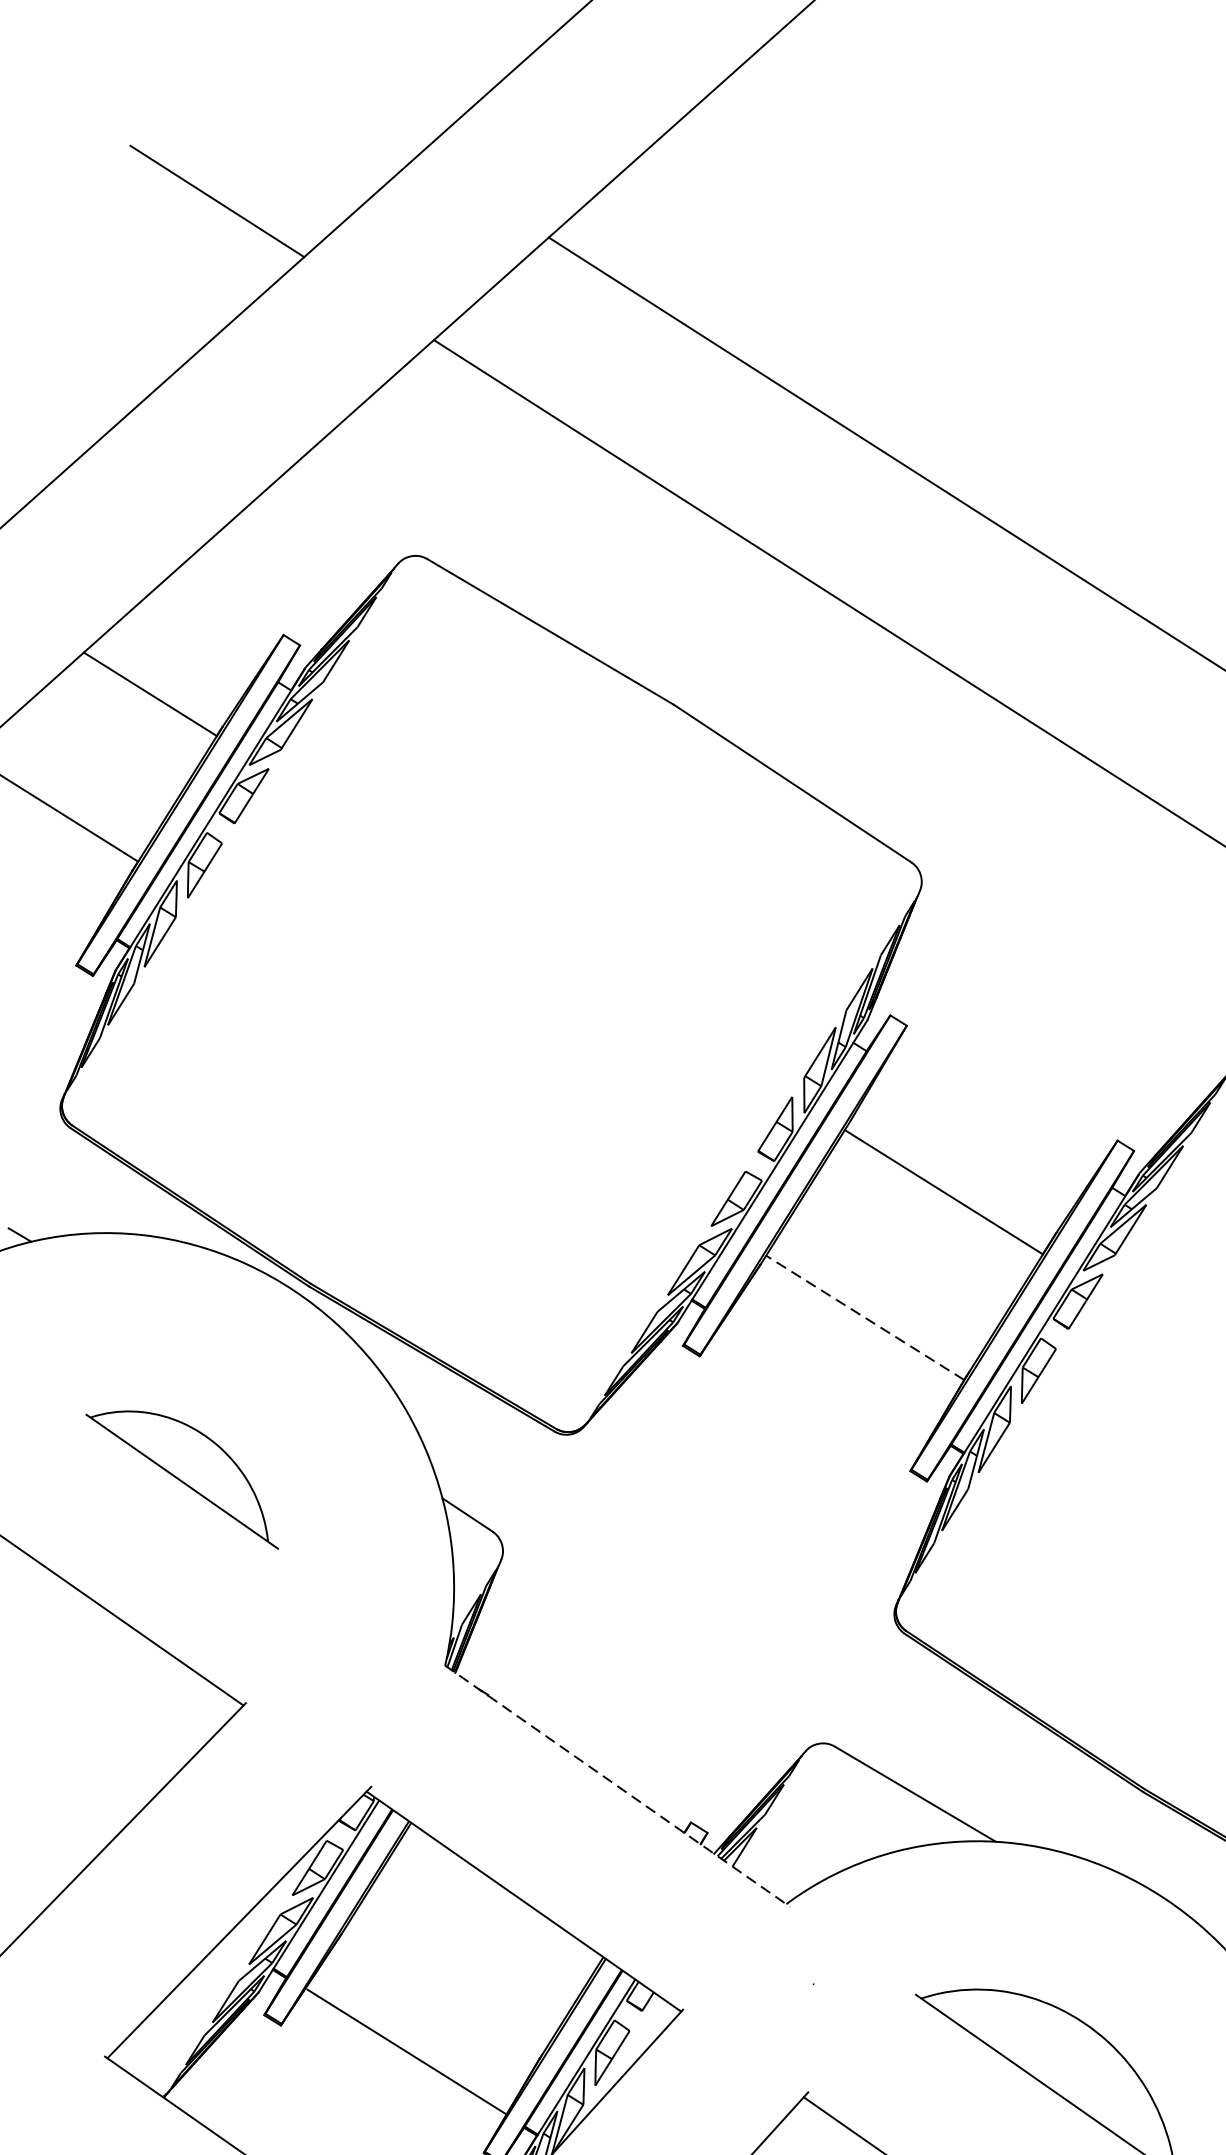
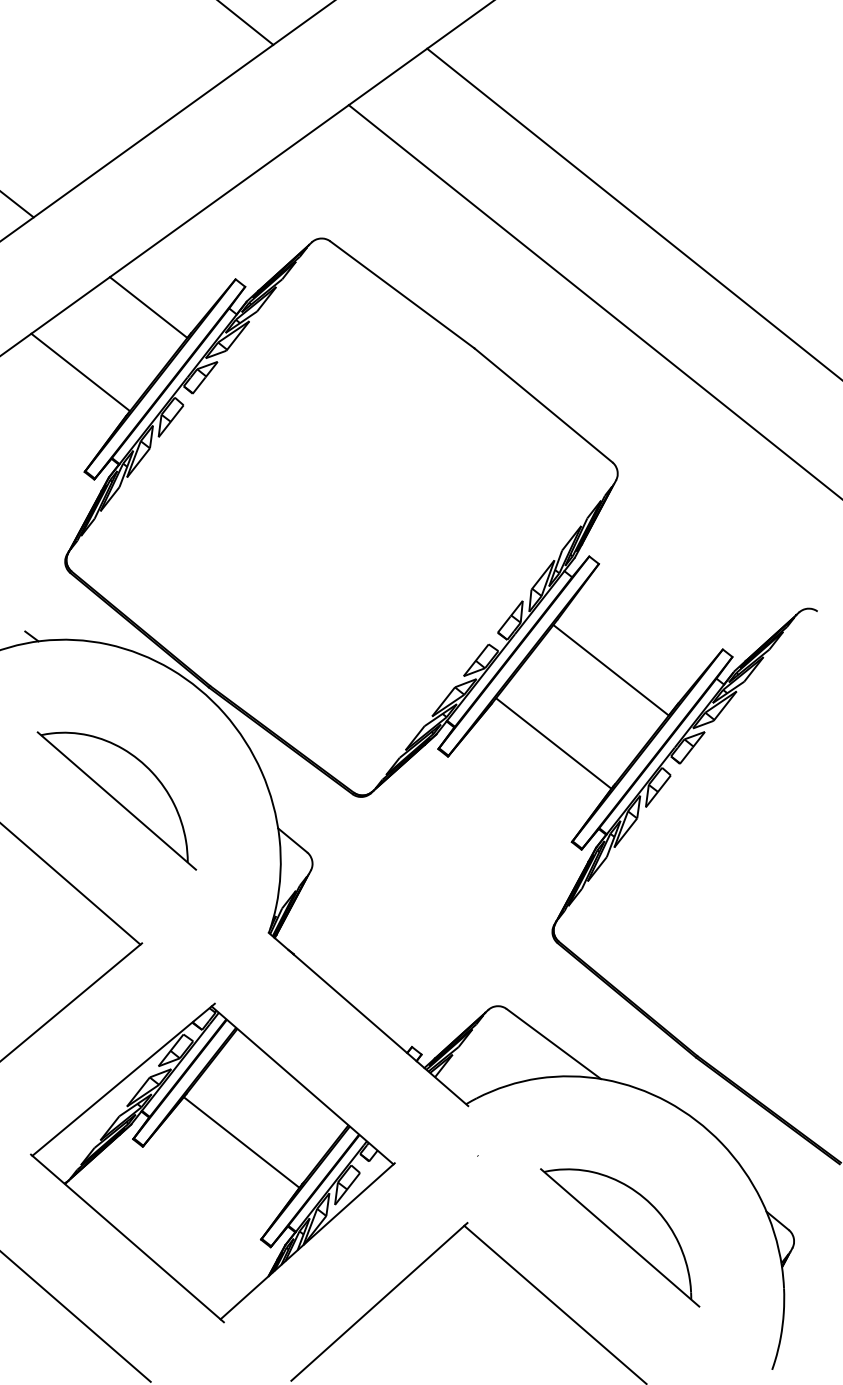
line: (864, 1317) -> (553, 743), dashed -> solid
part: (181, 1481) -> (116, 800), size x1.43
line: (617, 1786) -> (368, 1019), dashed -> solid
line: (406, 2051) -> (241, 1142), moved

